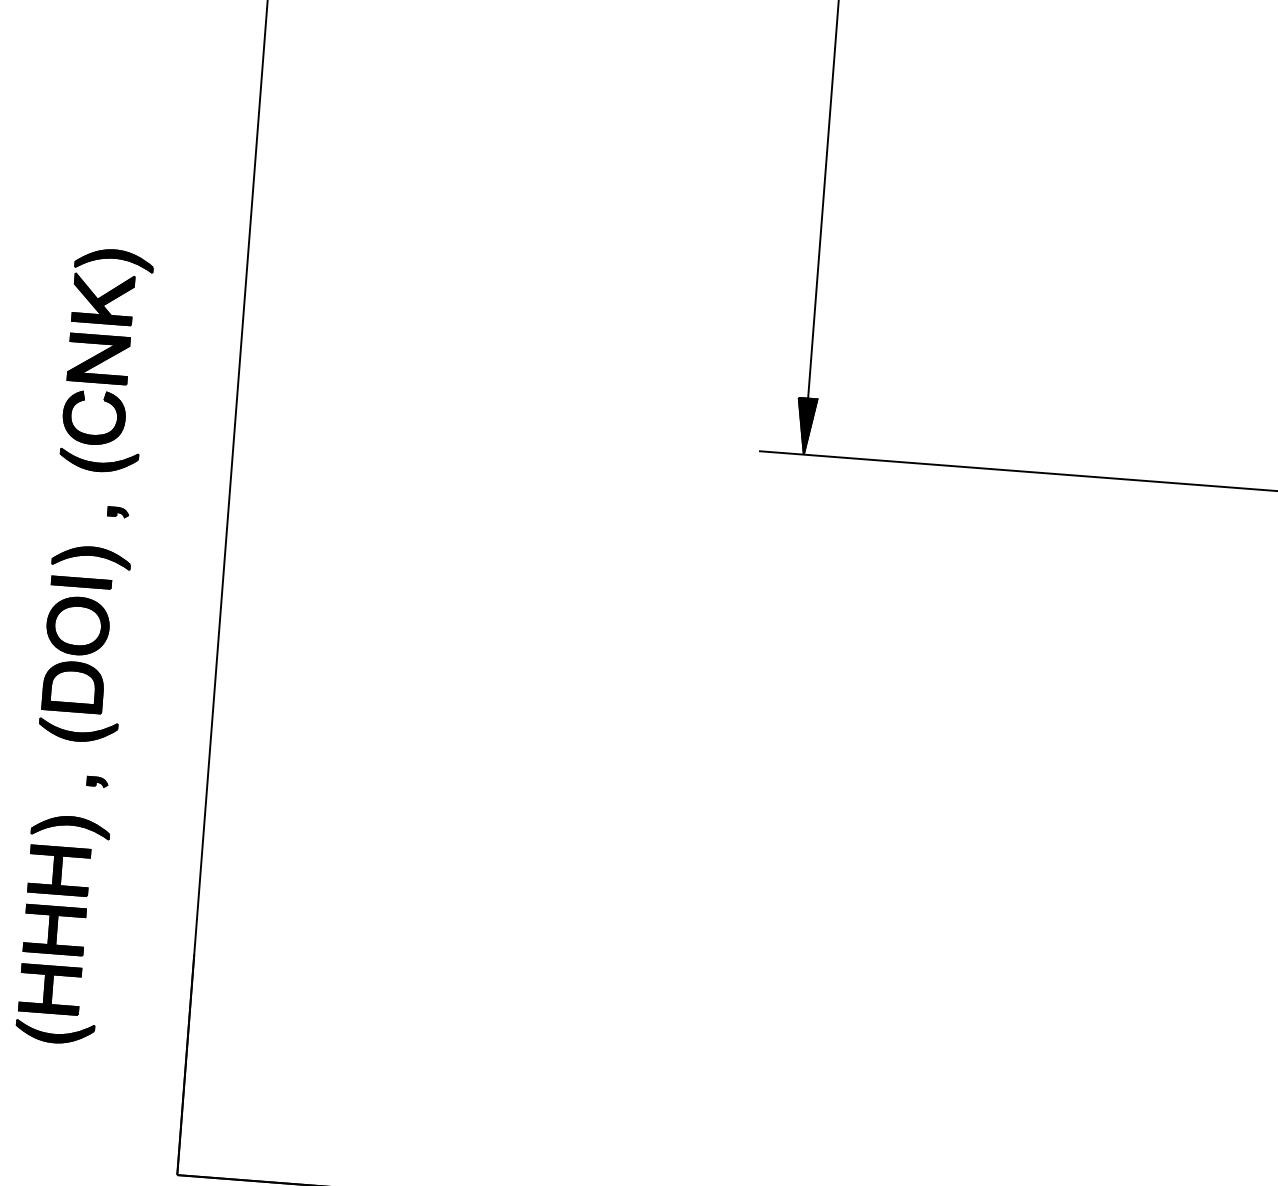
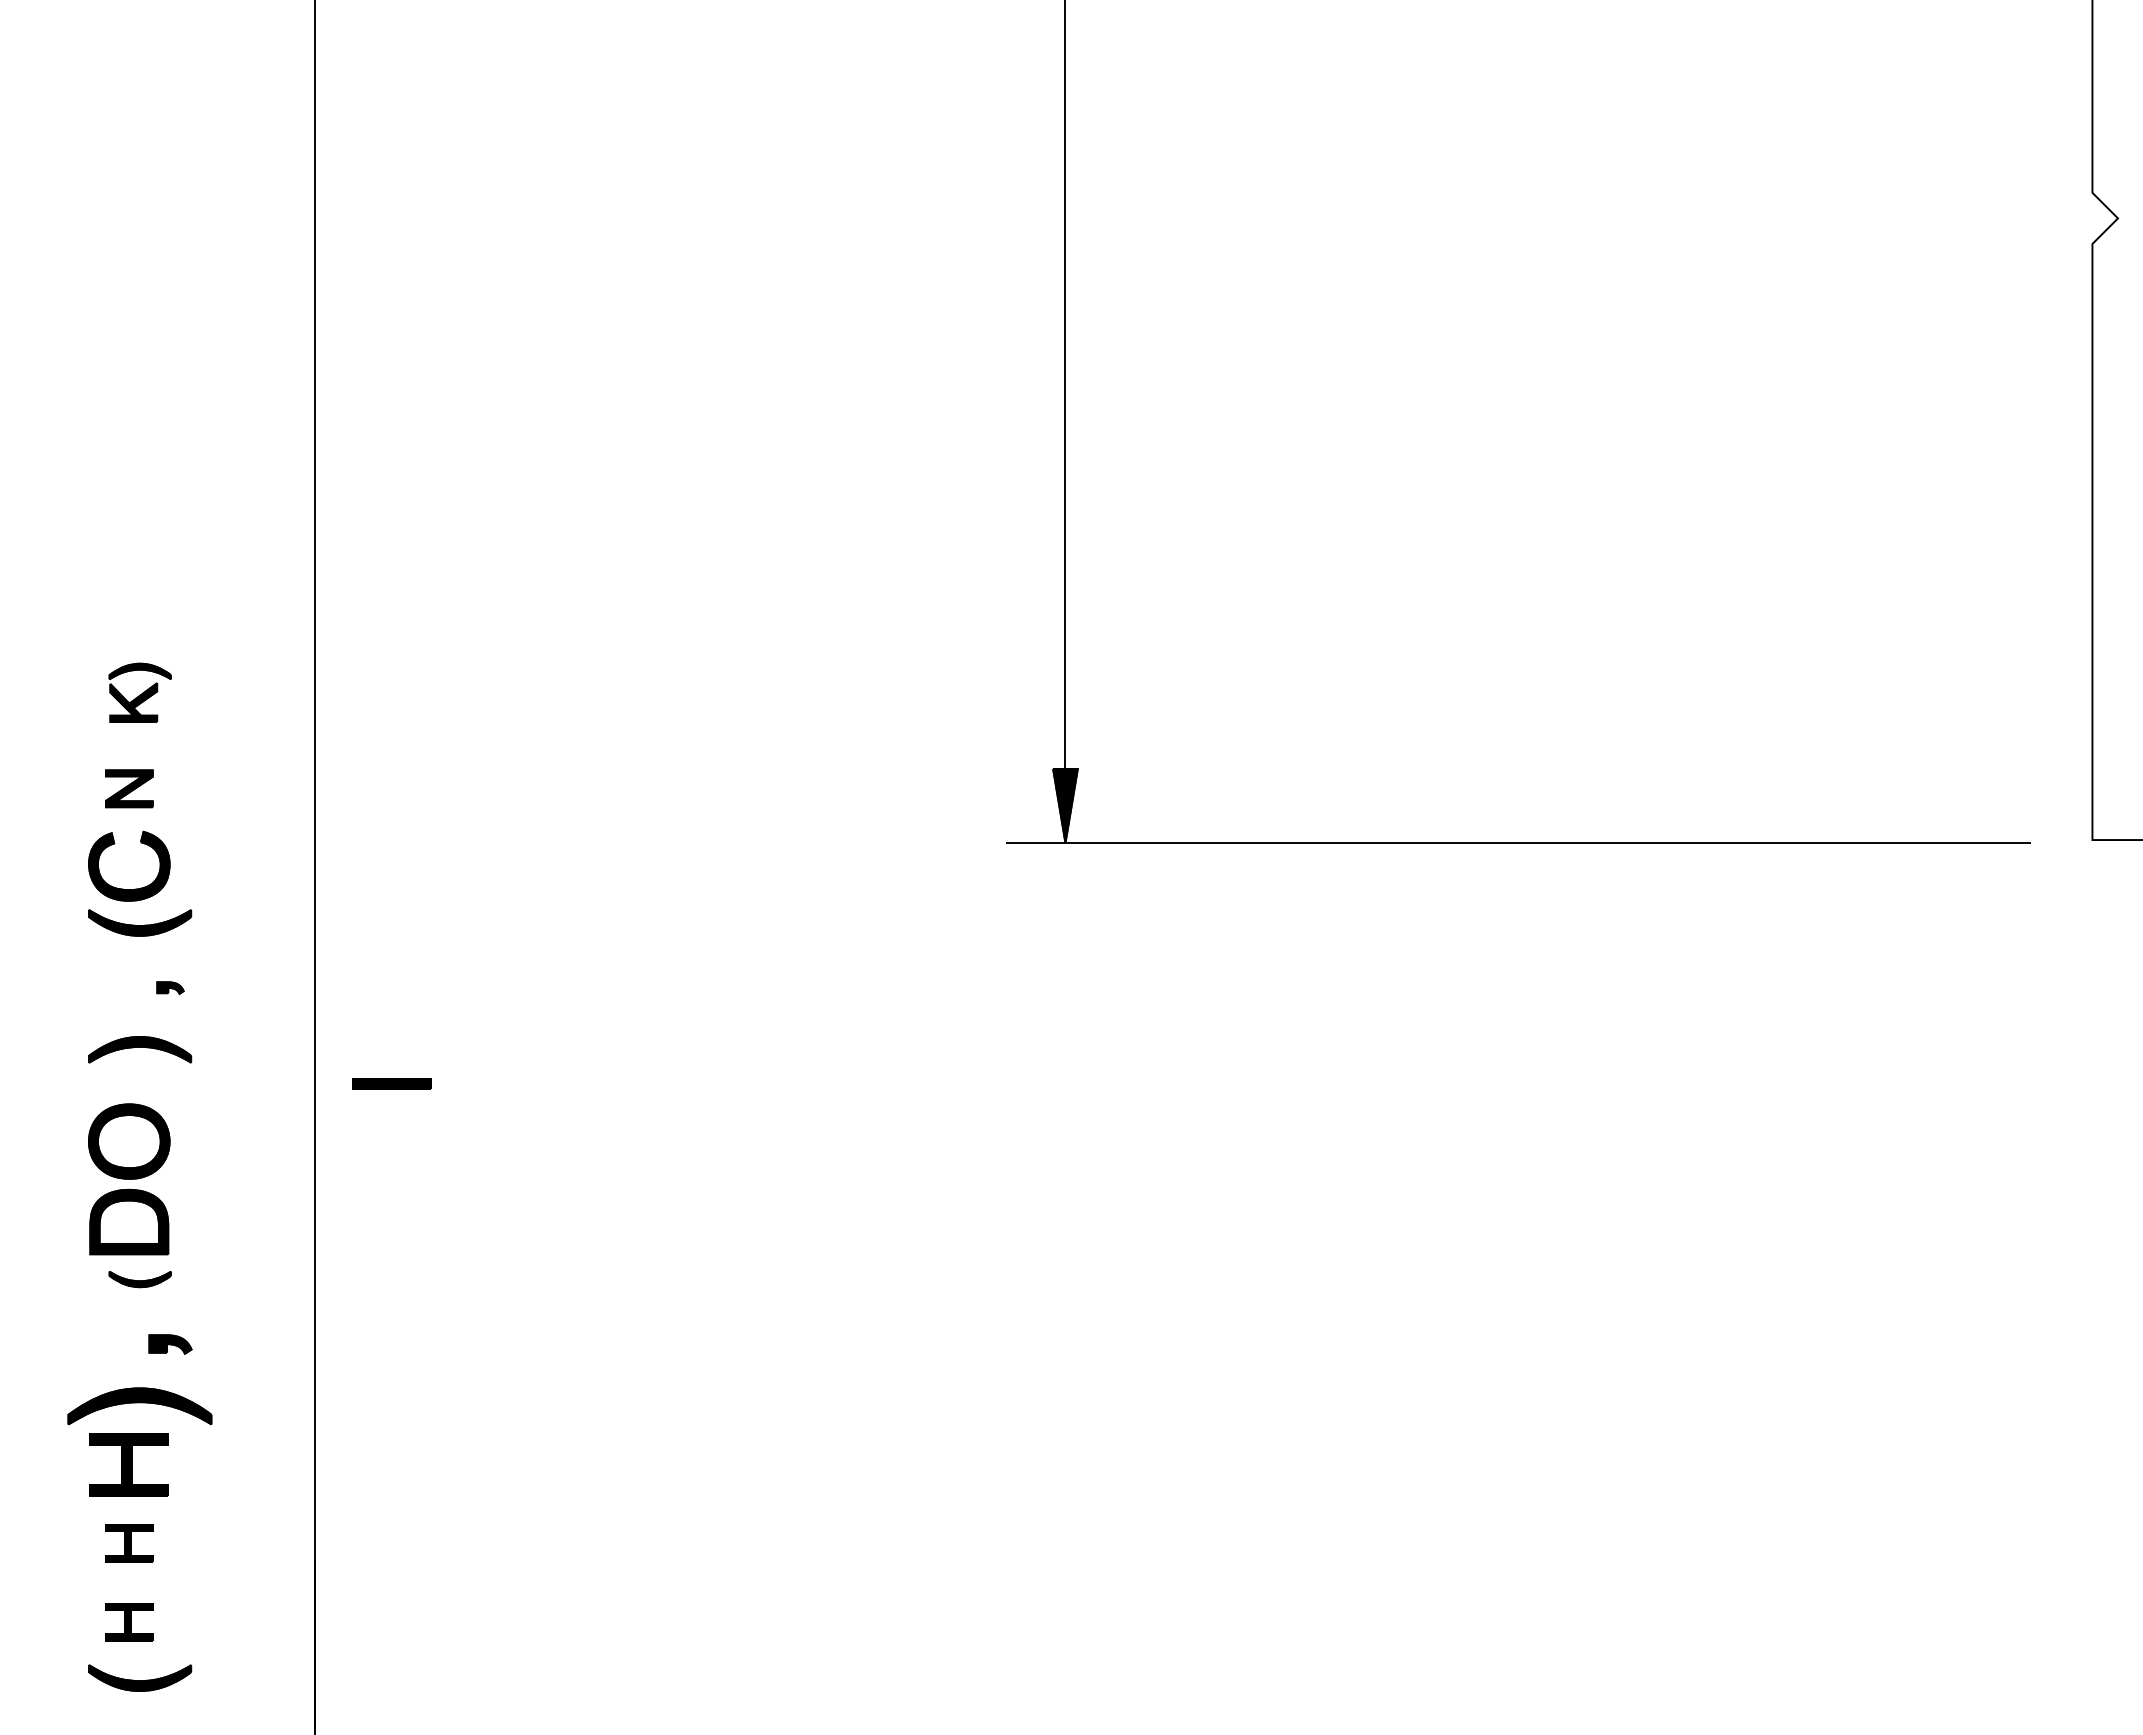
part: (112, 286) -> (140, 692), size x0.6
part: (98, 358) -> (129, 788), size x0.6
part: (80, 582) -> (391, 1083), moved
part: (78, 731) -> (140, 1279), size x0.6
part: (97, 781) -> (170, 1344), size x1.6
part: (71, 826) -> (140, 1405), size x1.4
part: (54, 930) -> (128, 1543), size x0.6
part: (49, 989) -> (128, 1622), size x0.6

